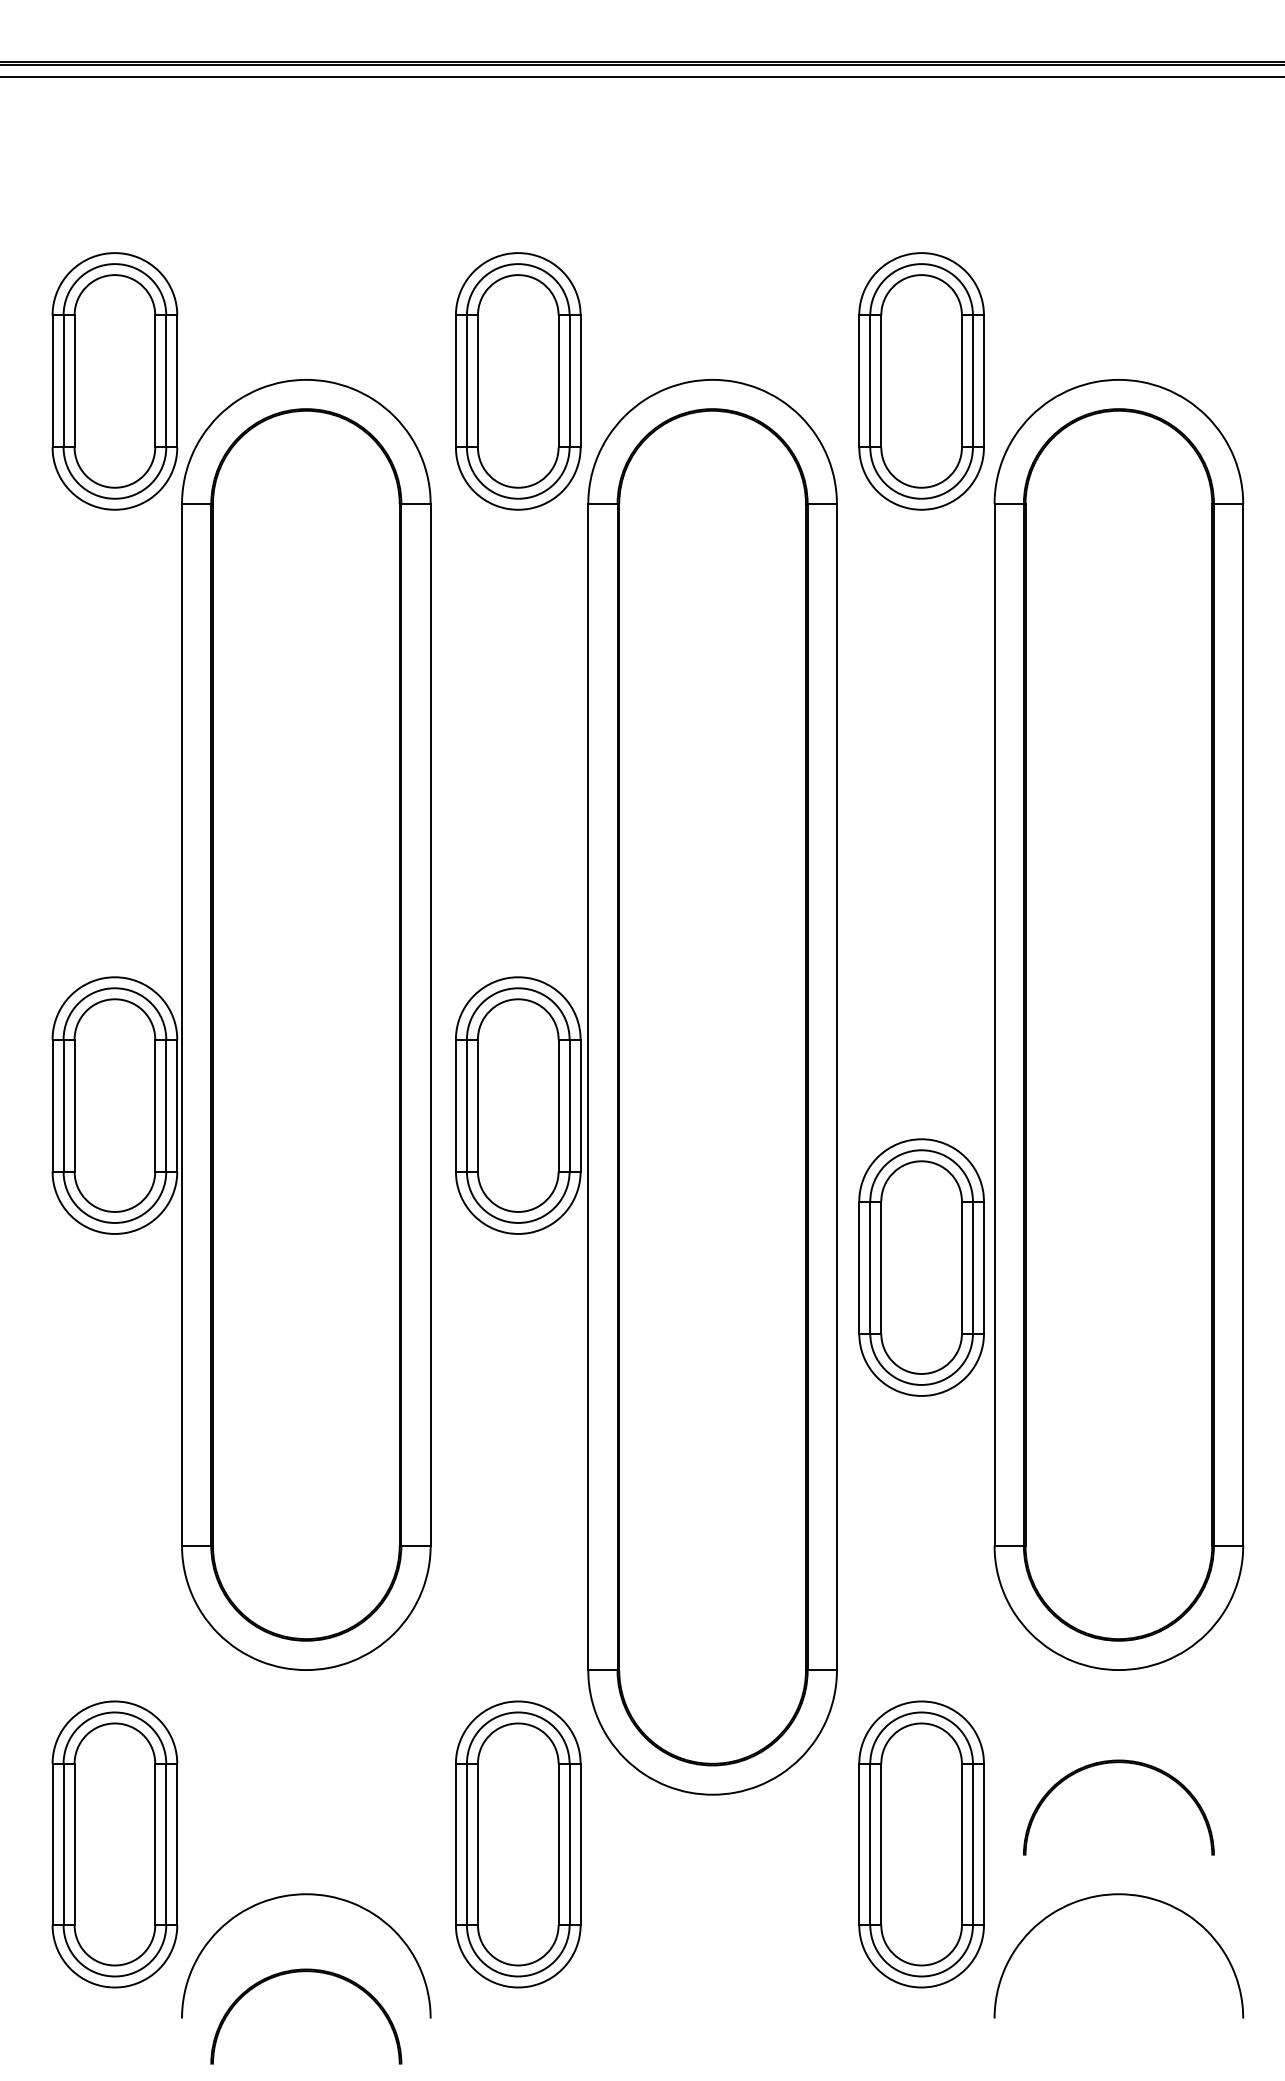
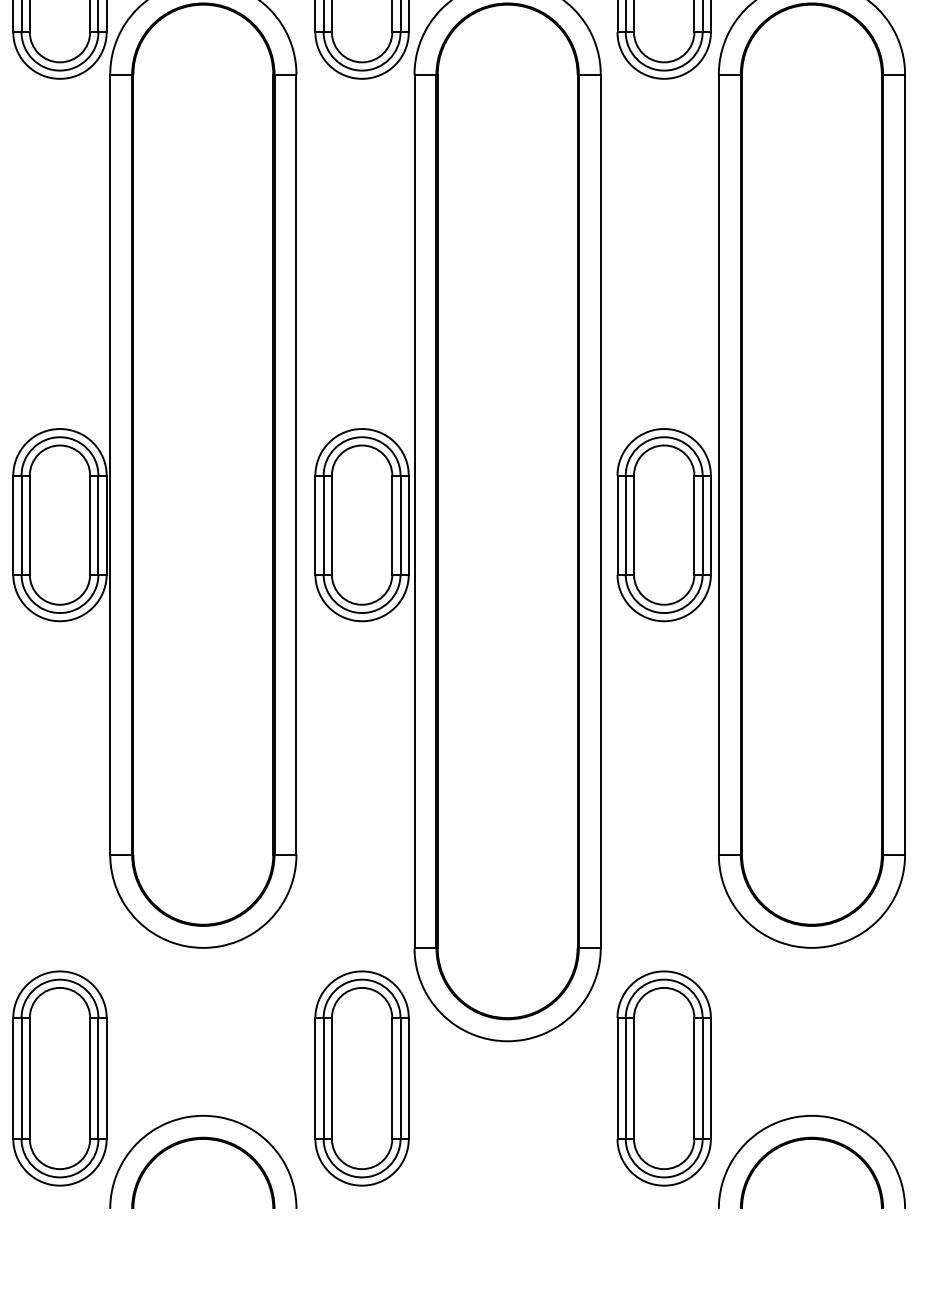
part: (921, 1267) -> (664, 525), moved
part: (1118, 1763) -> (811, 1139), moved
part: (306, 1972) -> (203, 1139), moved

